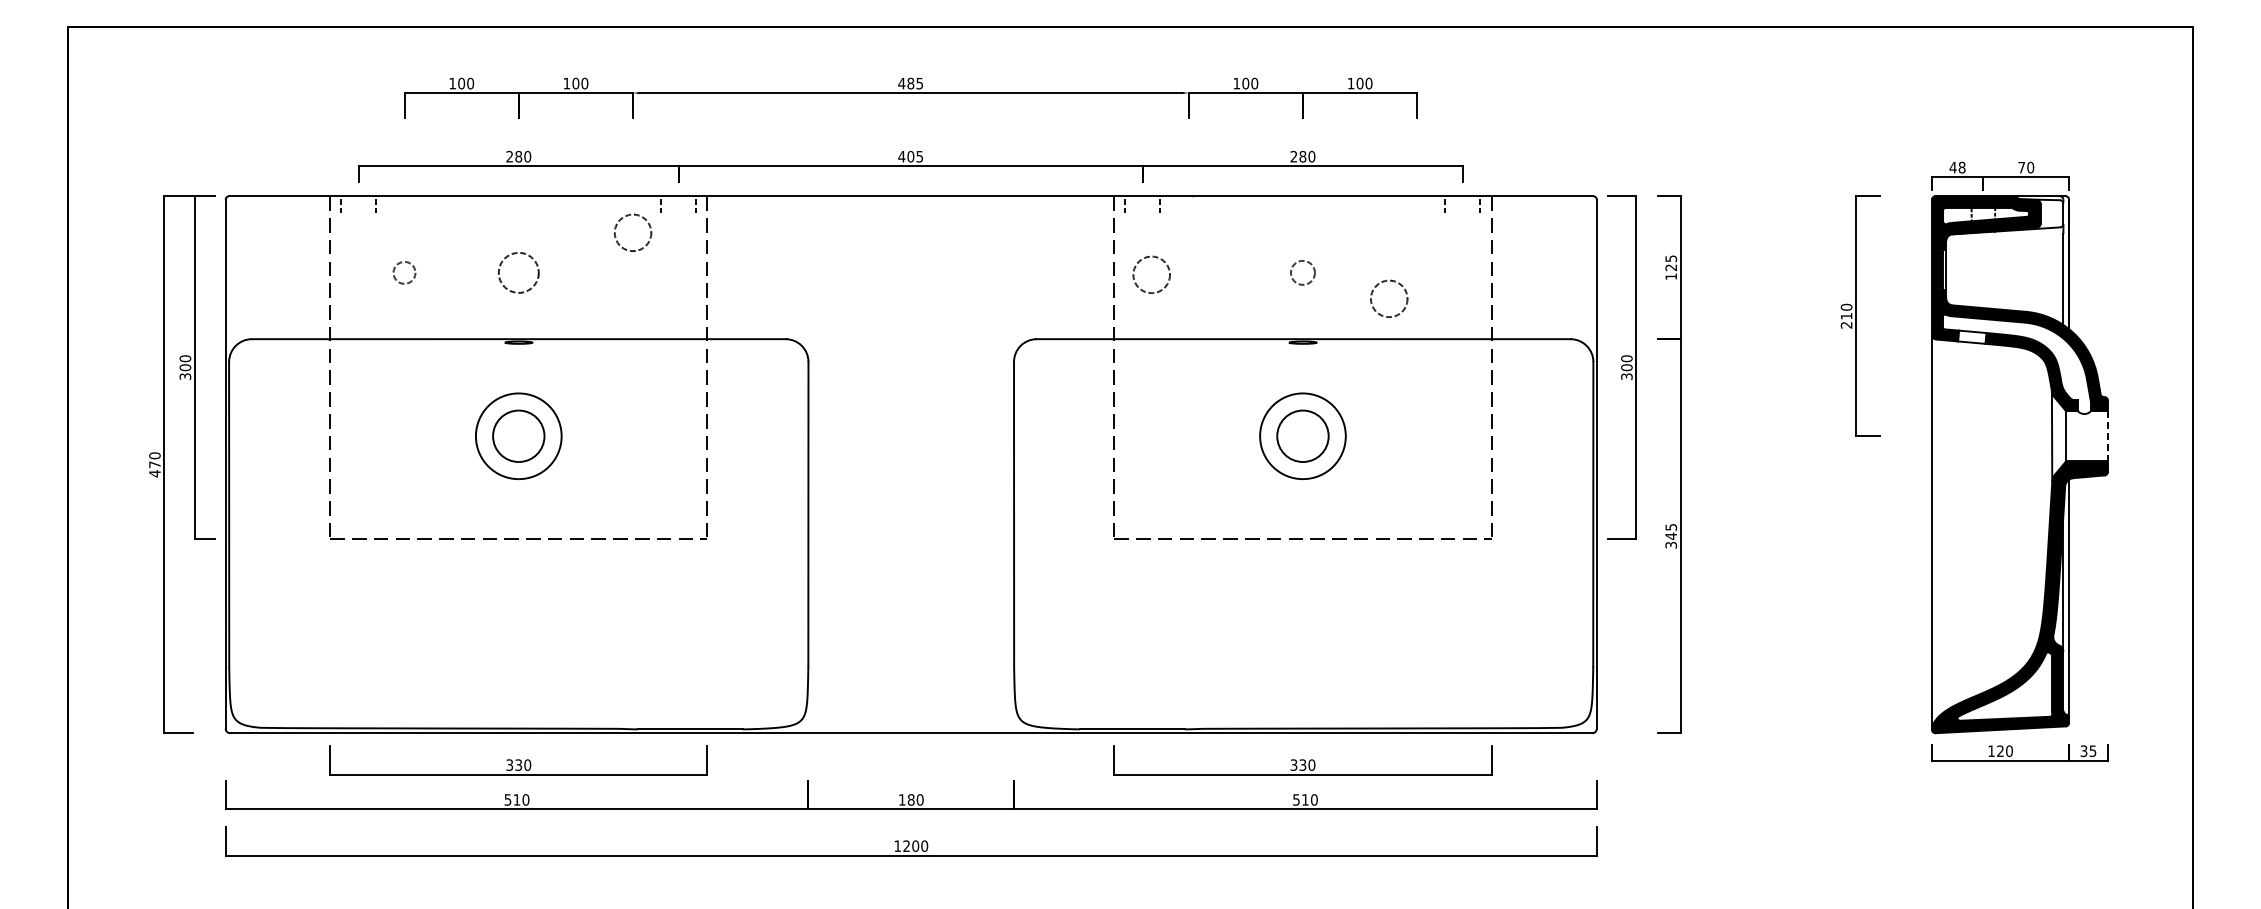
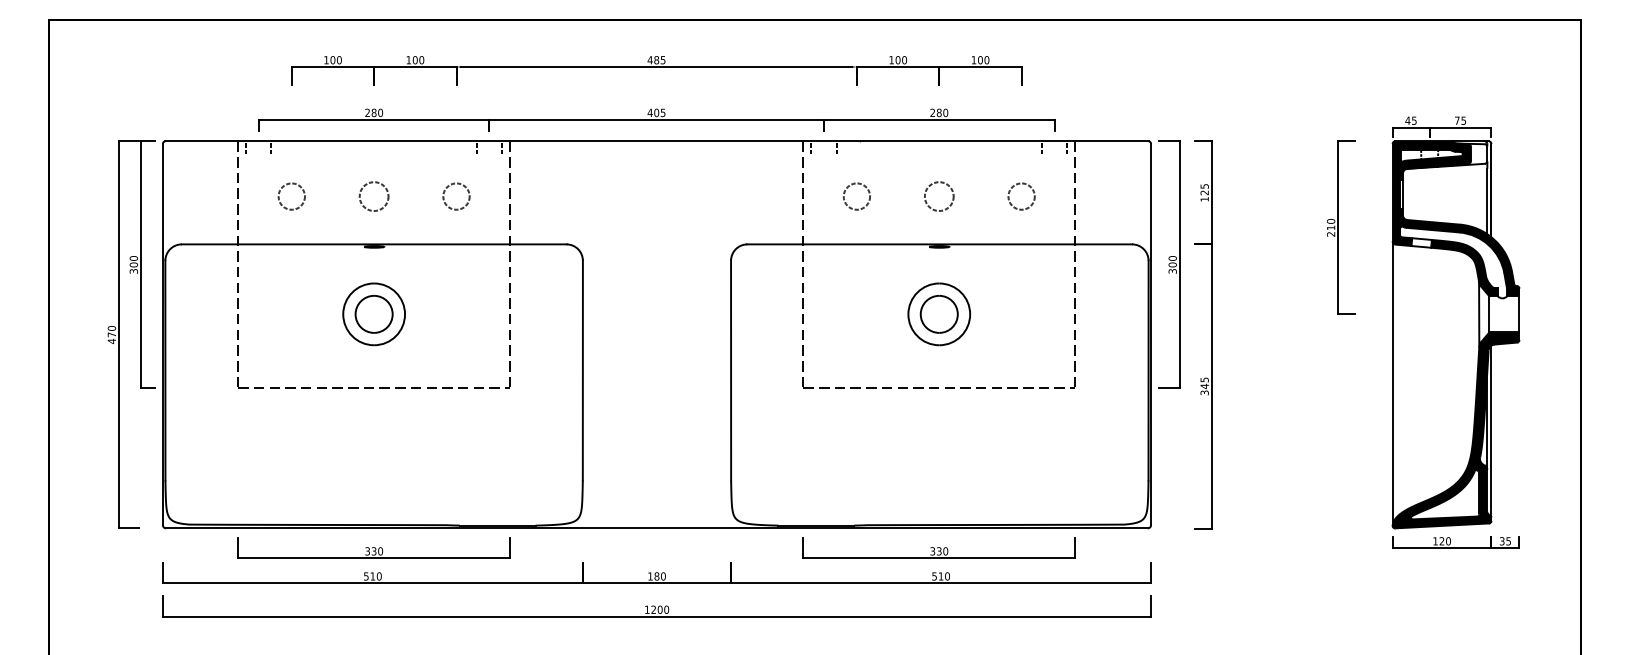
text: (1961, 167) -> (1413, 120), 48 -> 45
text: (2030, 167) -> (1463, 120), 70 -> 75
circle: (632, 232) -> (456, 196), moved
circle: (404, 272) -> (291, 196), size x1.67
circle: (1302, 272) -> (938, 196), size x1.67
circle: (1151, 274) -> (856, 196), moved
circle: (1389, 298) -> (1021, 196), moved
line: (2107, 436) -> (1519, 314), dashed -> solid

